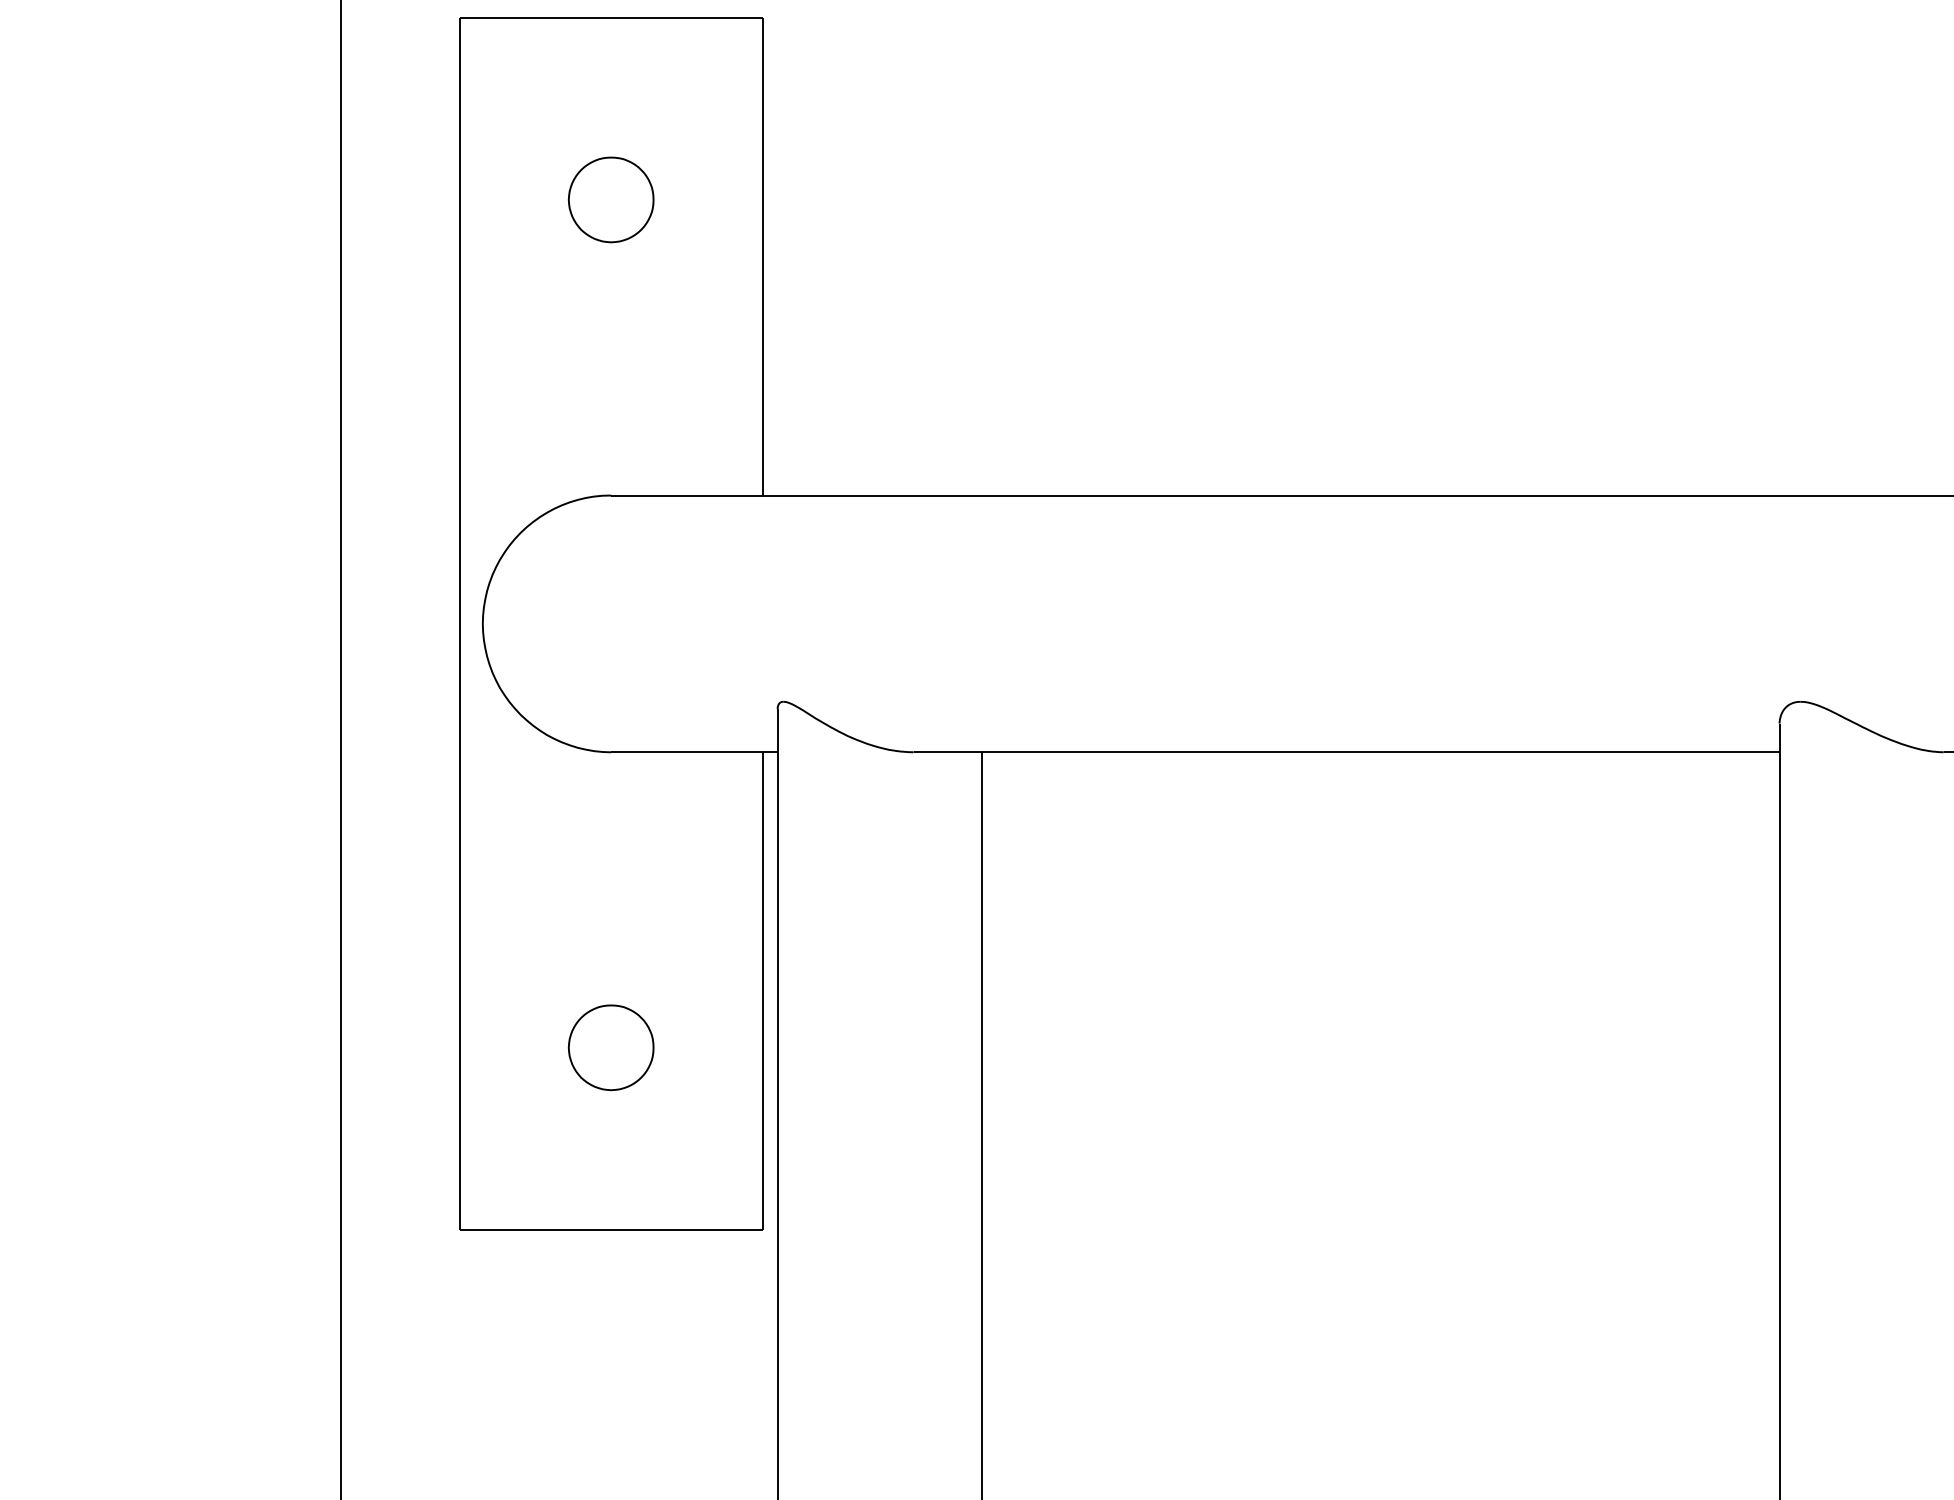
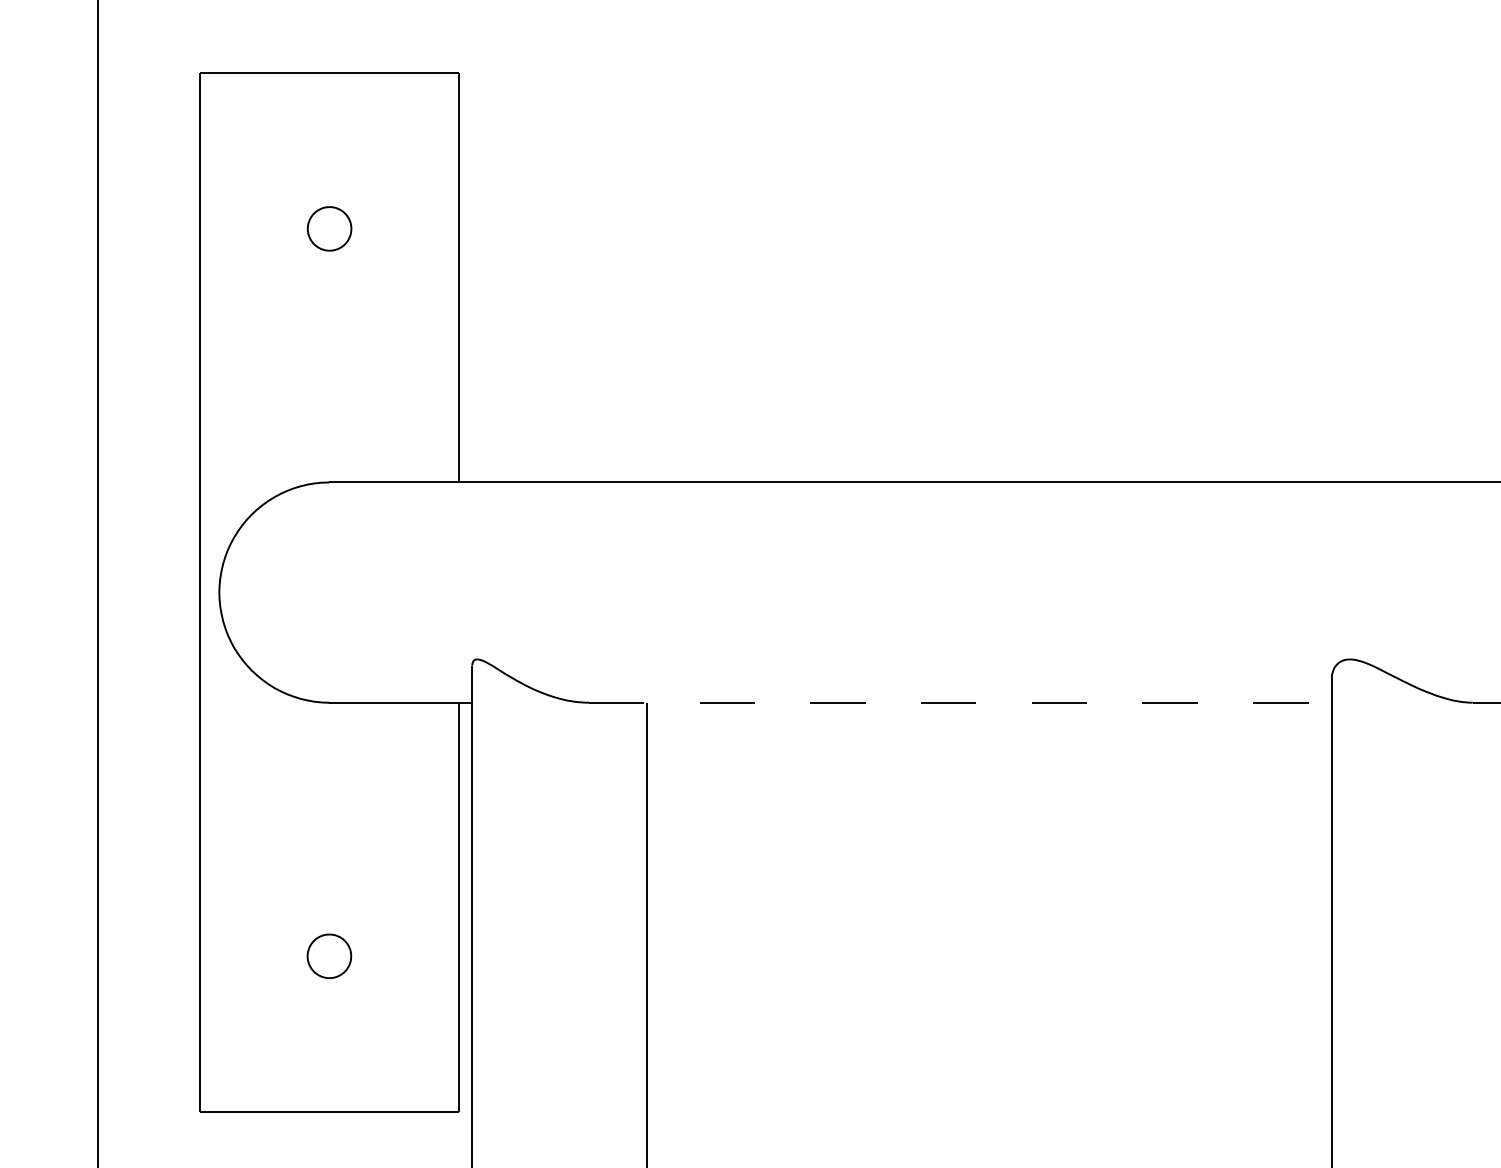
part: (611, 199) -> (329, 228), size x0.6
line: (1346, 752) -> (960, 702), solid -> dashed
part: (610, 1047) -> (328, 956), size x0.6

